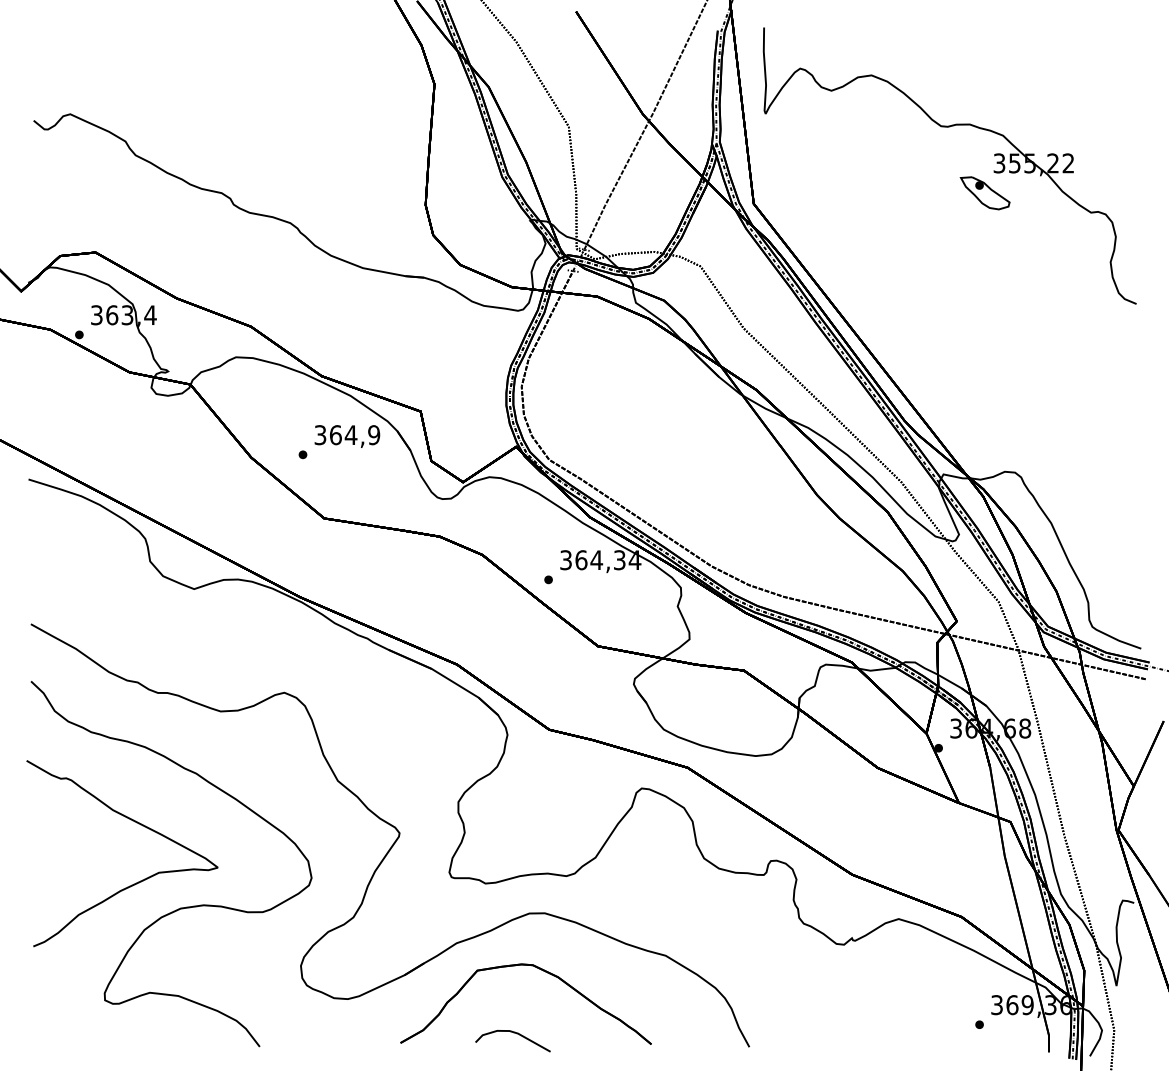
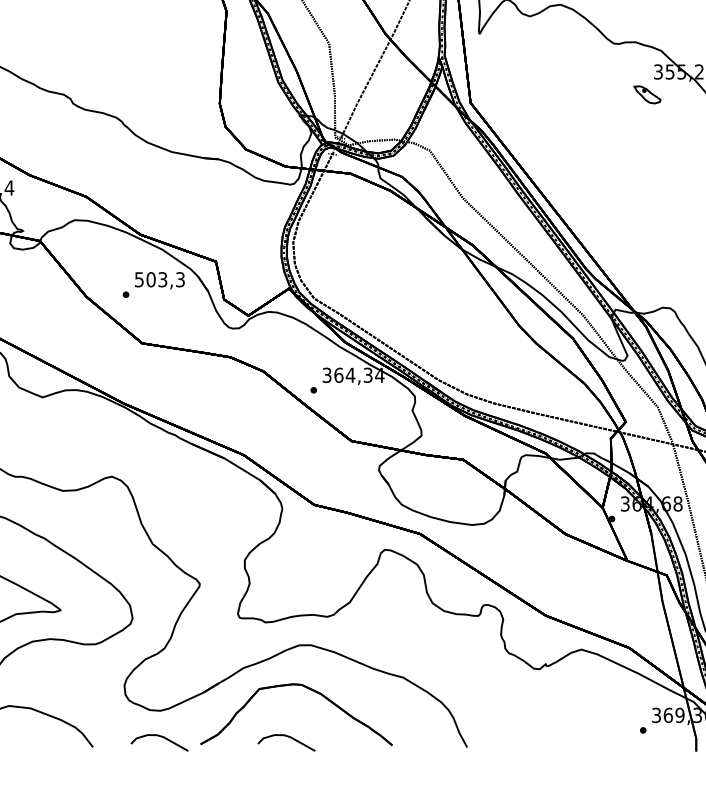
part: (984, 193) -> (646, 94), size x0.7
text: (347, 435) -> (160, 279), 364,9 -> 503,3
curve: (347, 1033) -> (160, 737), added

